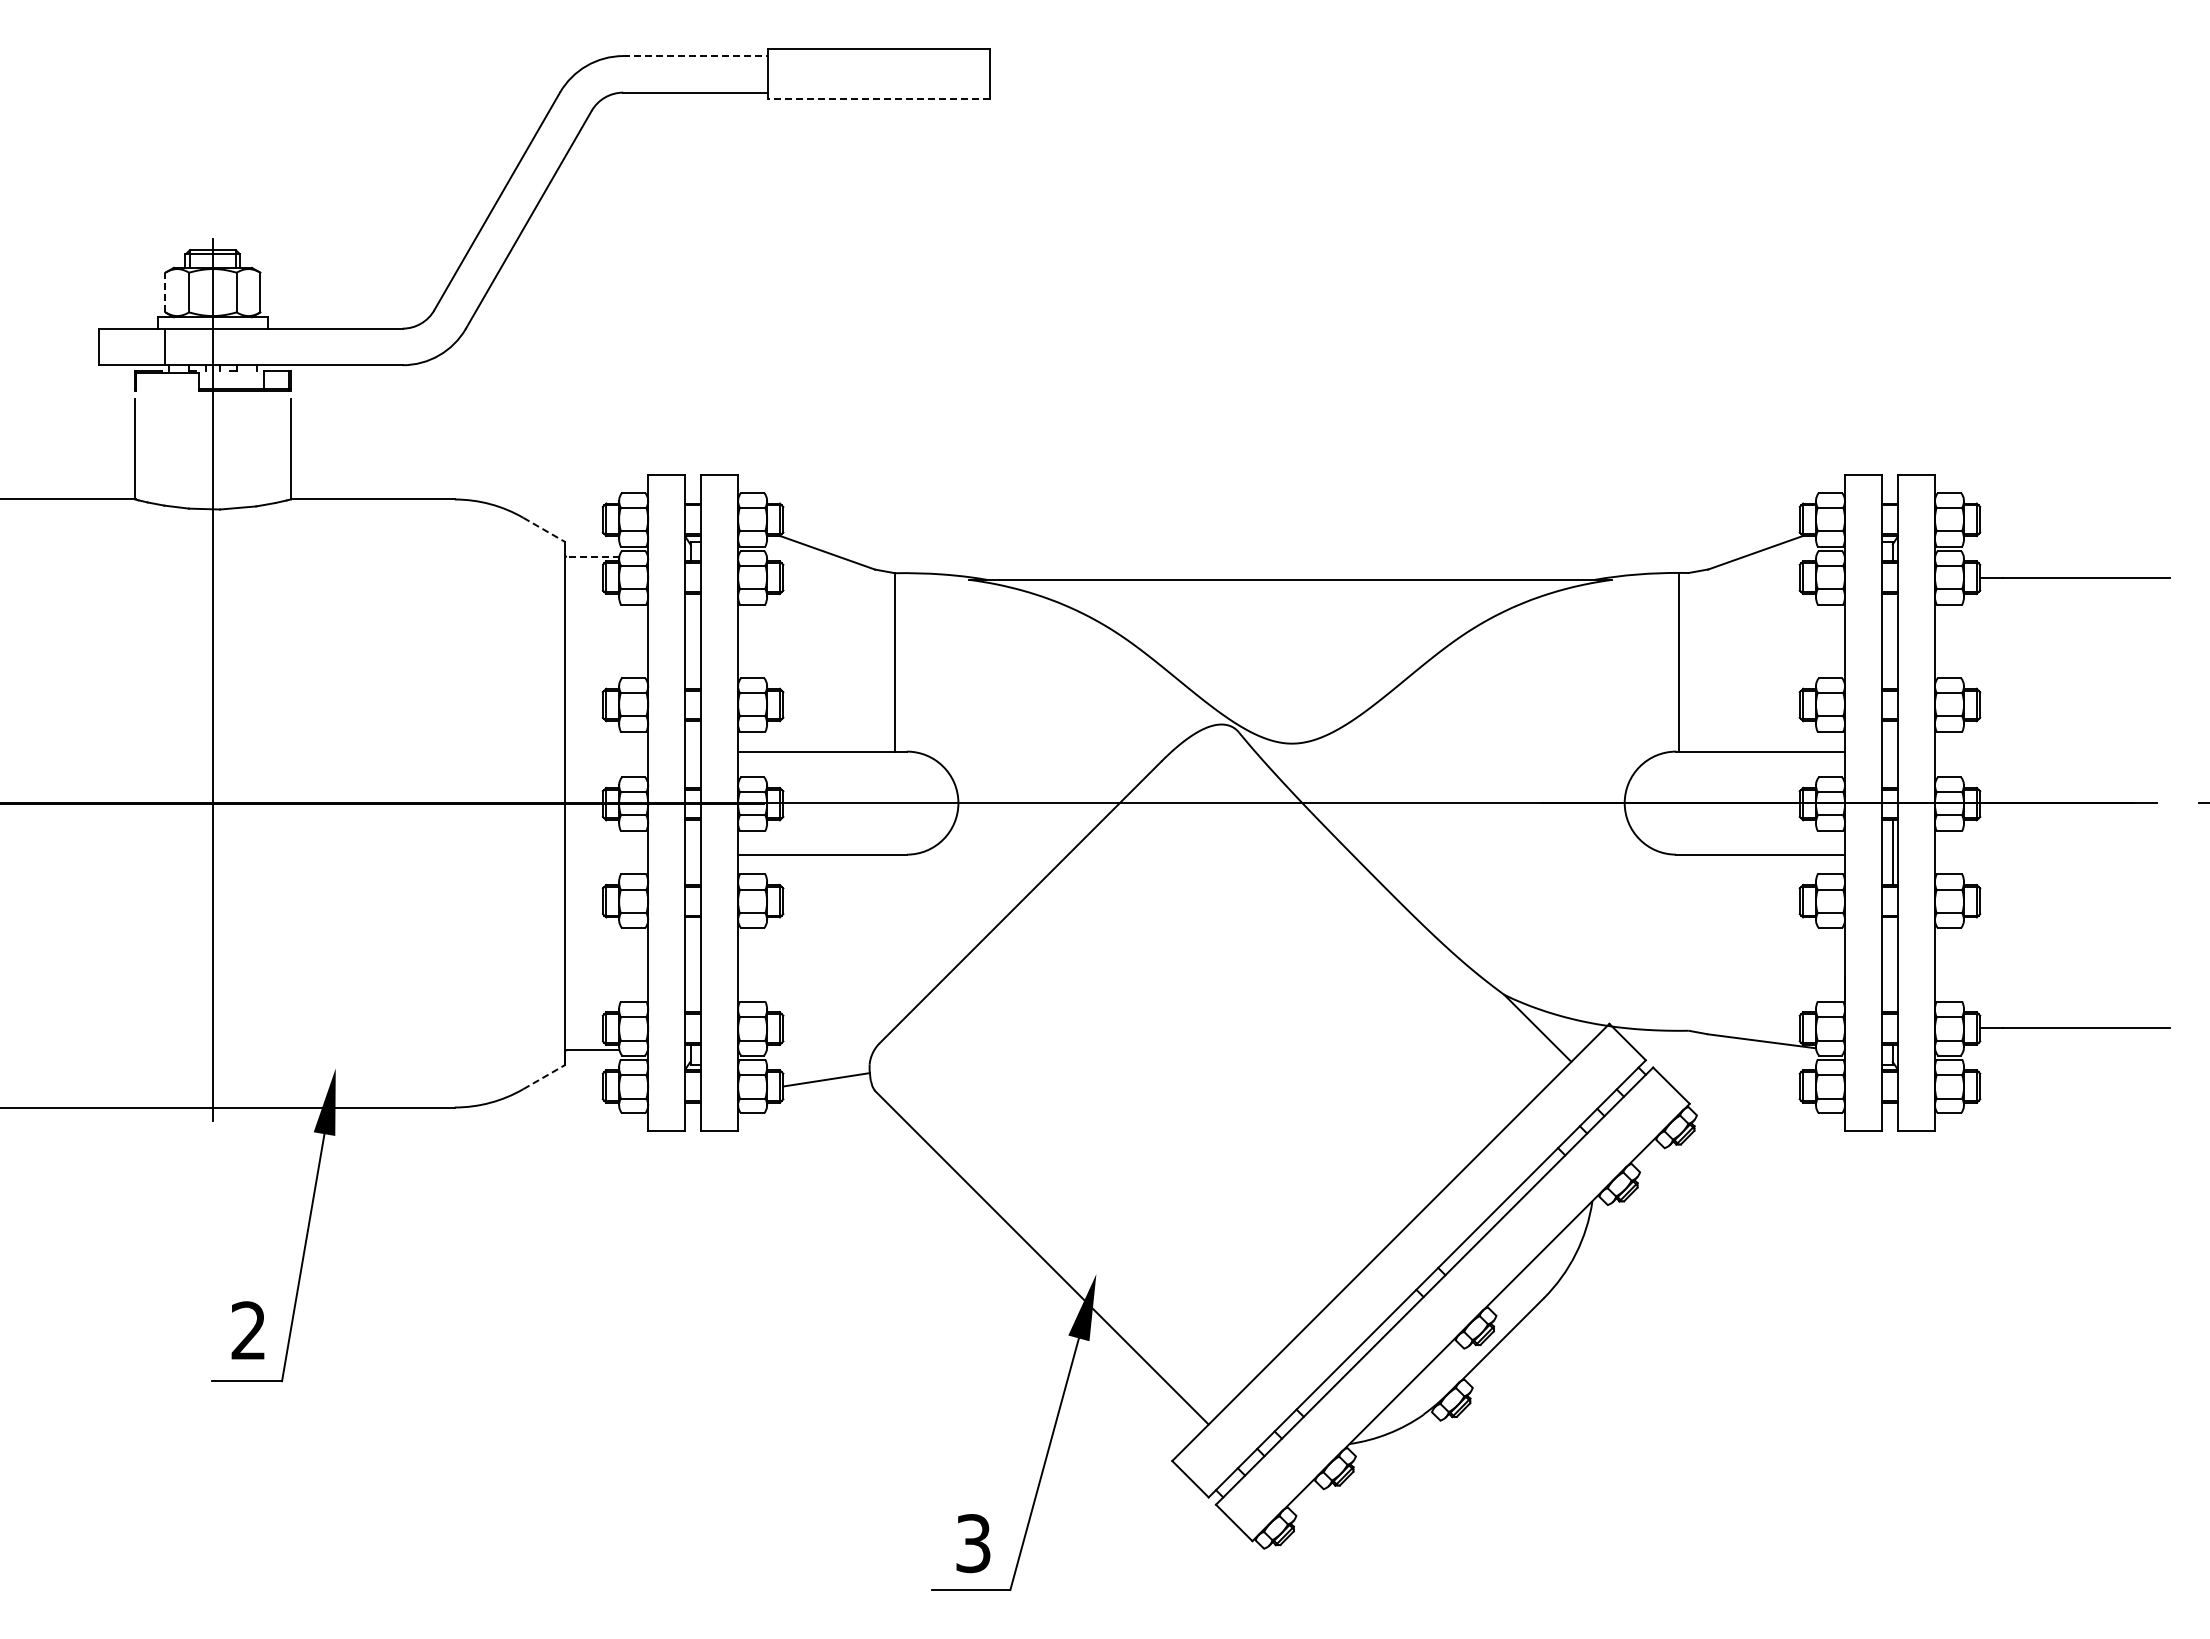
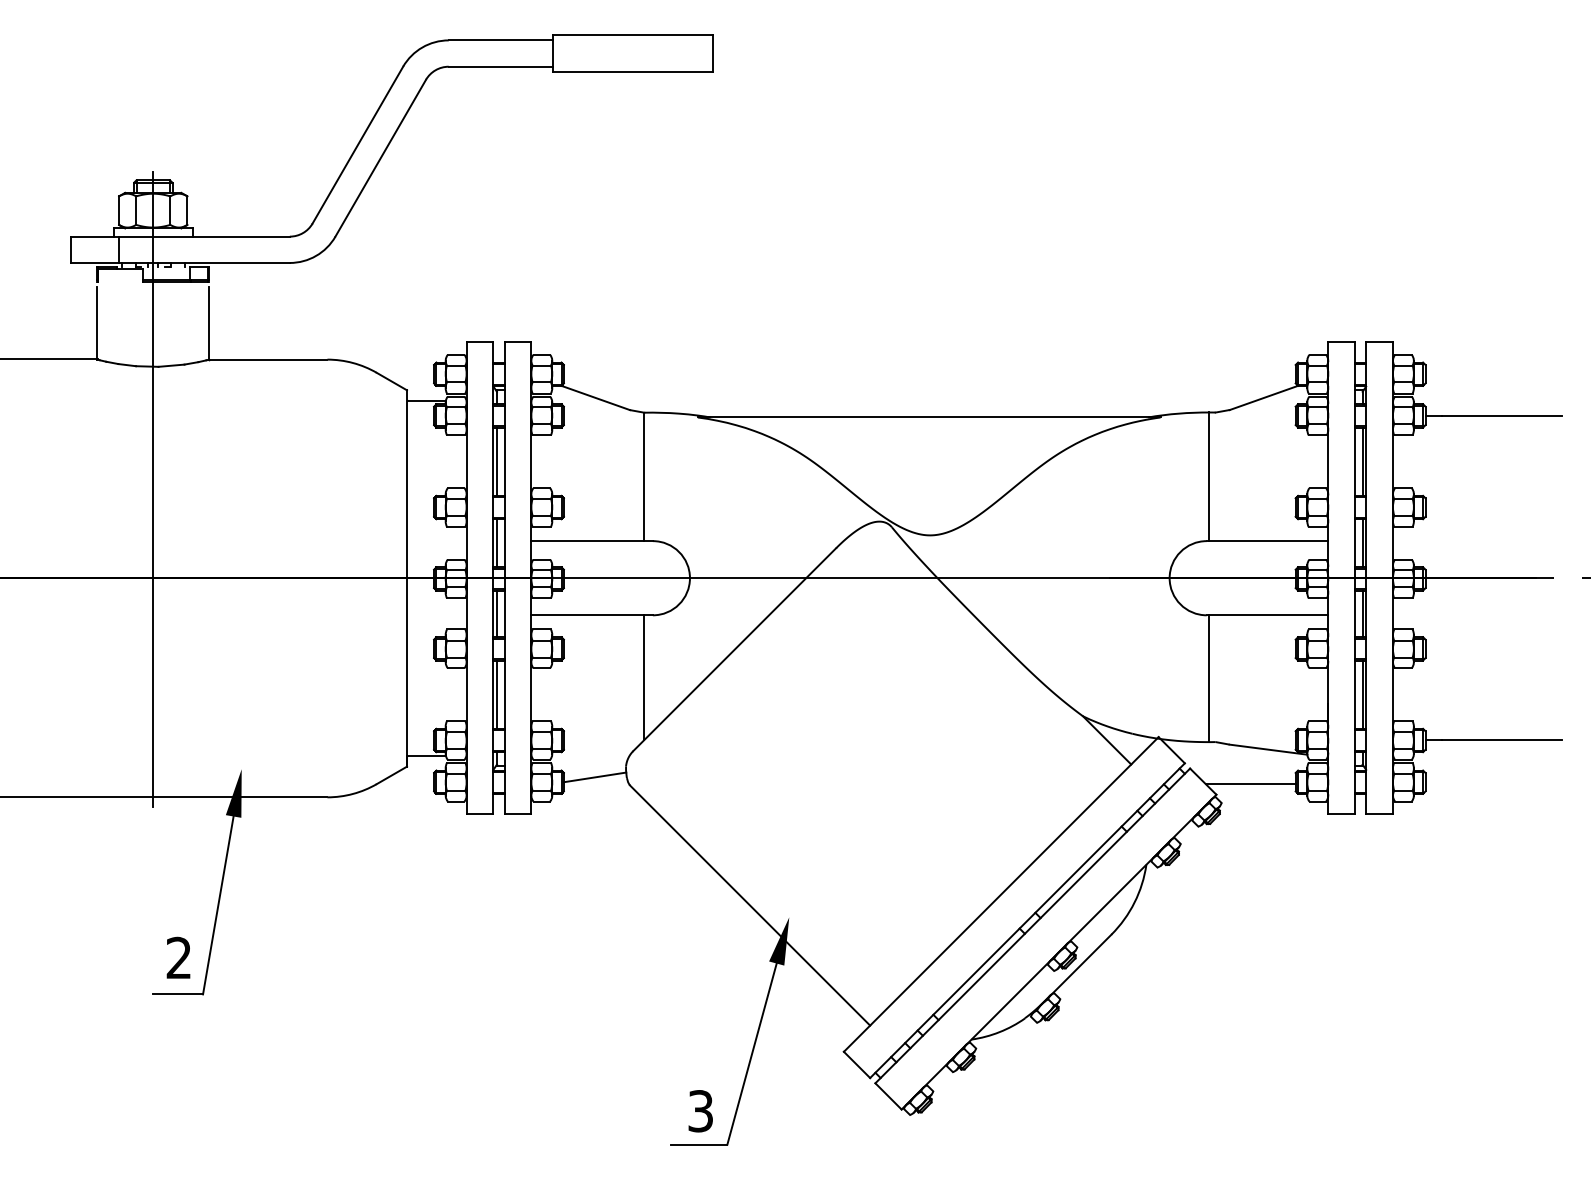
line: (695, 56) -> (500, 40), dashed -> solid
line: (879, 99) -> (633, 71), dashed -> solid
line: (165, 292) -> (119, 210), dashed -> solid
line: (544, 530) -> (391, 381), dashed -> solid
line: (592, 556) -> (426, 400), dashed -> solid
line: (690, 640) -> (497, 461), added
line: (1892, 640) -> (1362, 461), added
line: (690, 754) -> (497, 543), added
line: (1892, 754) -> (1362, 543), added
line: (690, 852) -> (497, 613), added
line: (894, 941) -> (643, 677), added
line: (1678, 942) -> (1208, 678), added
line: (690, 964) -> (497, 694), added
line: (1892, 964) -> (1362, 694), added
line: (544, 1076) -> (391, 775), dashed -> solid
line: (1736, 1089) -> (1250, 784), added

